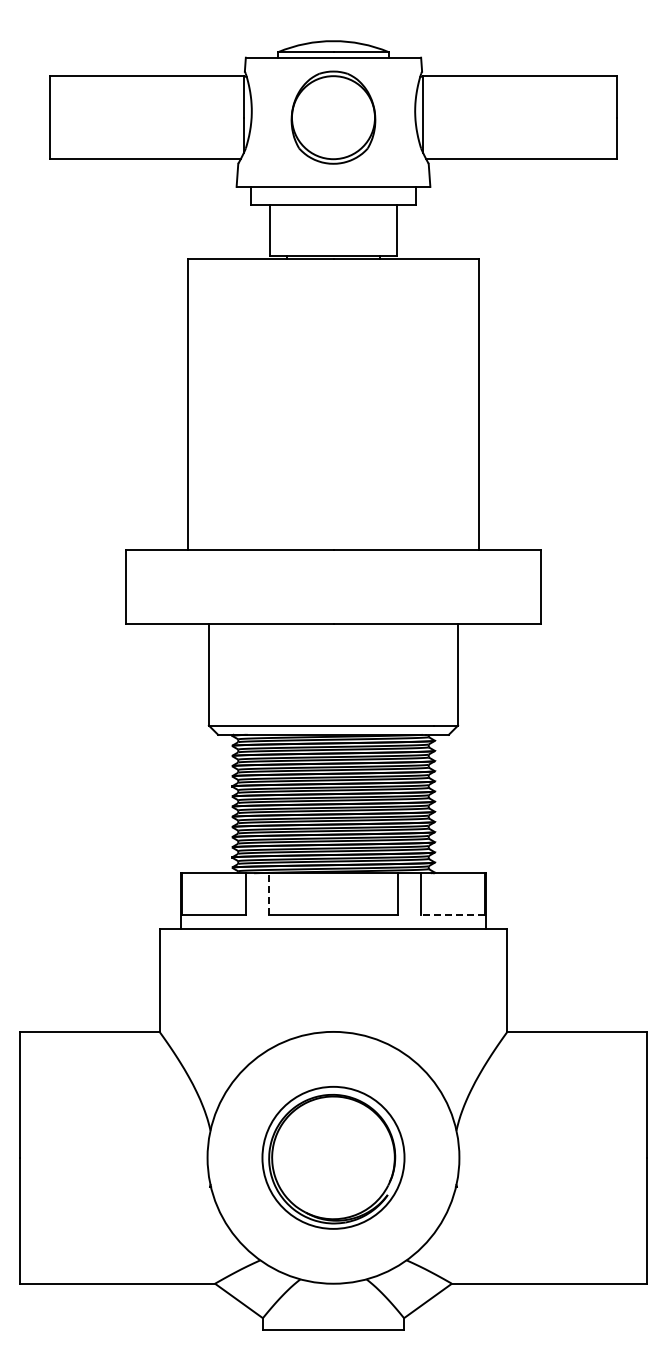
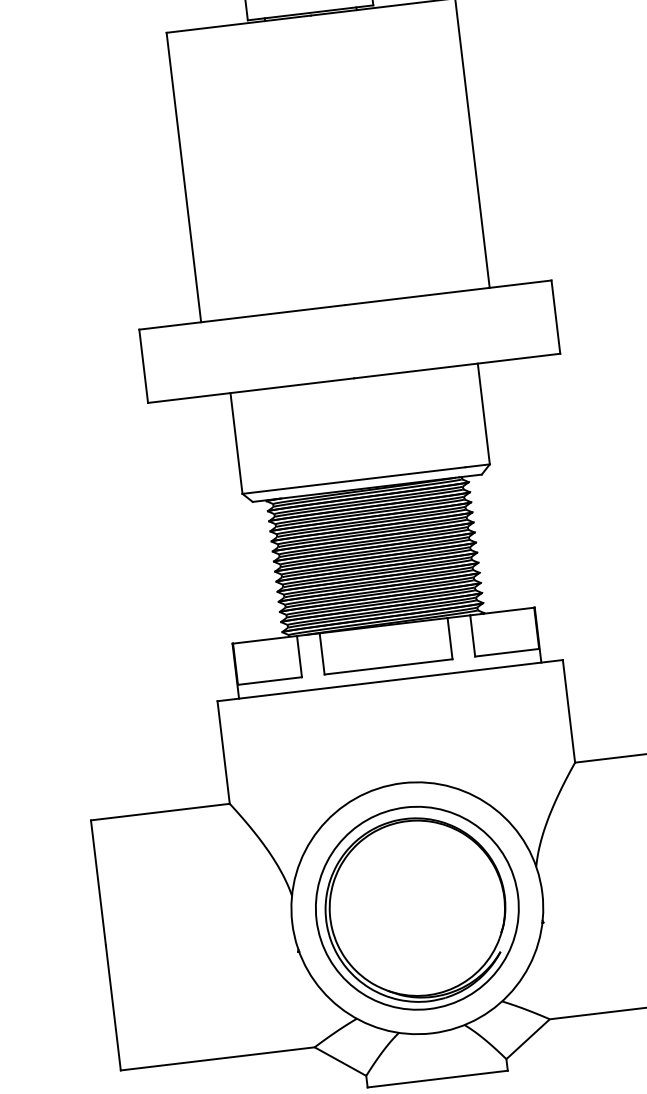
line: (269, 893) -> (322, 653), dashed -> solid
line: (452, 914) -> (506, 652), dashed -> solid
part: (333, 1157) -> (417, 907), size x1.43

